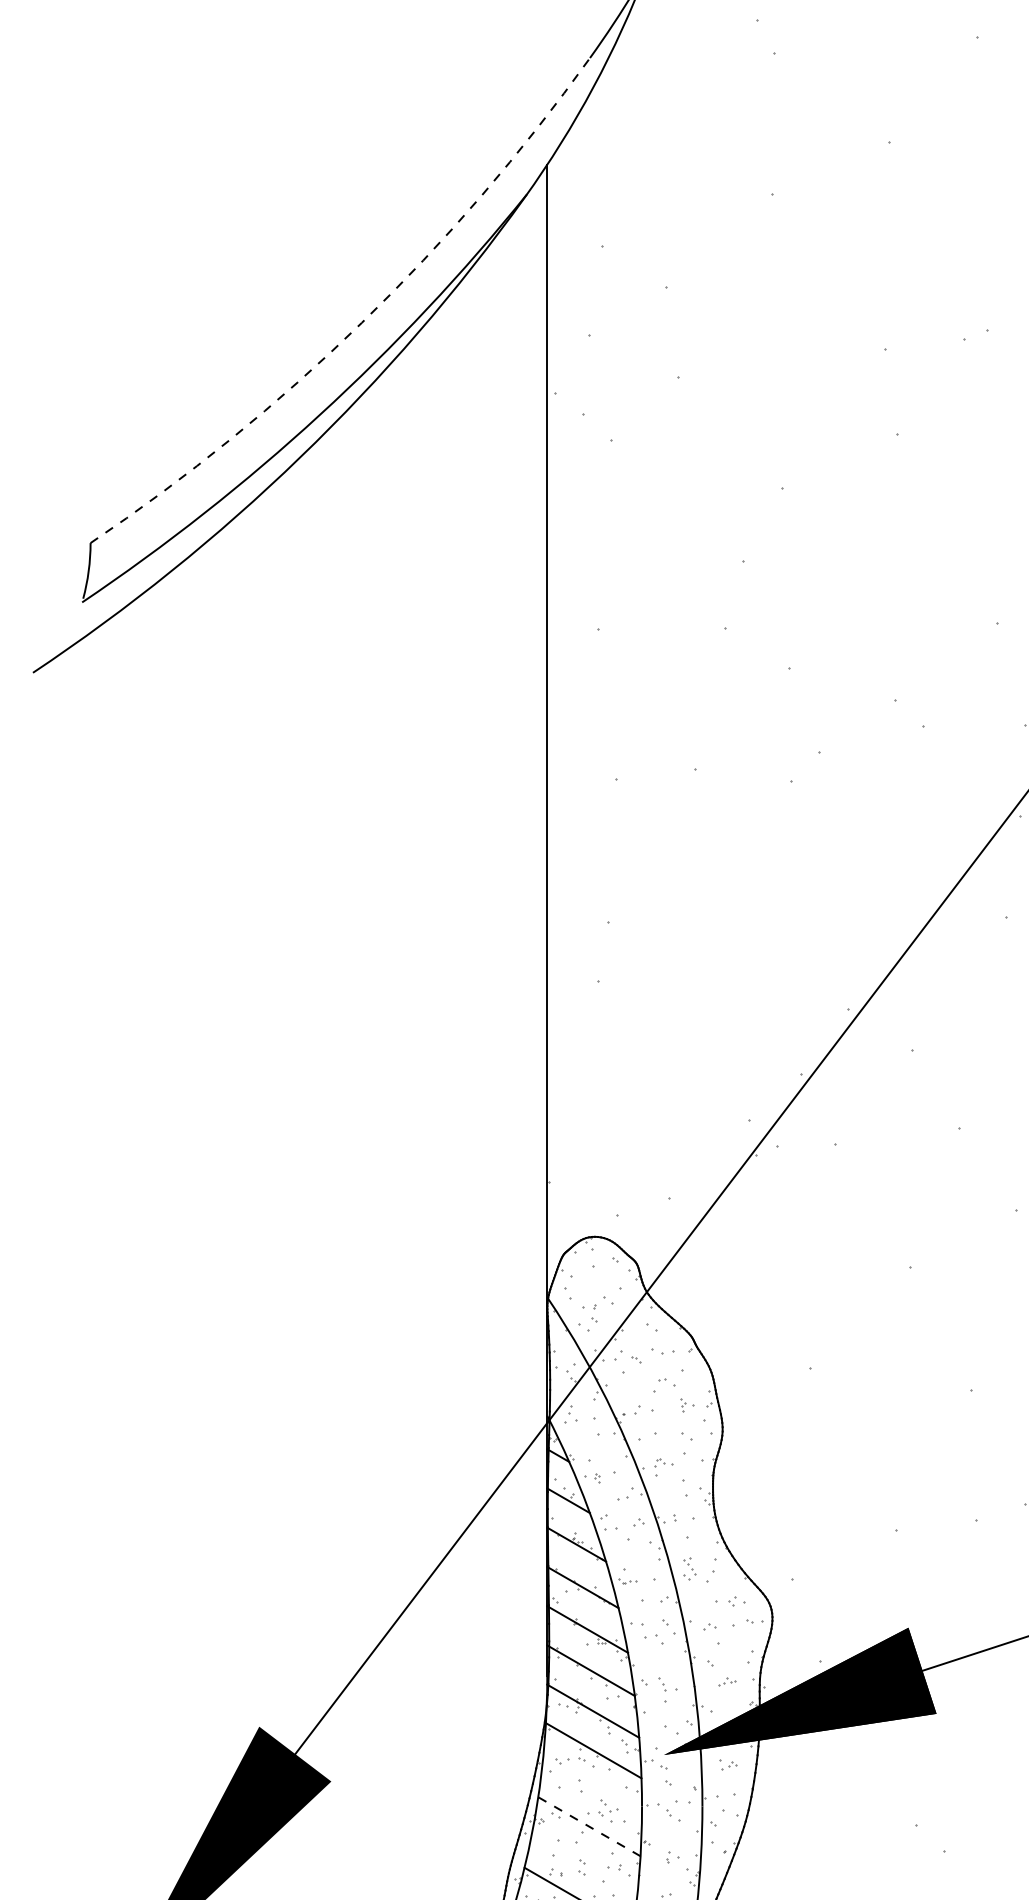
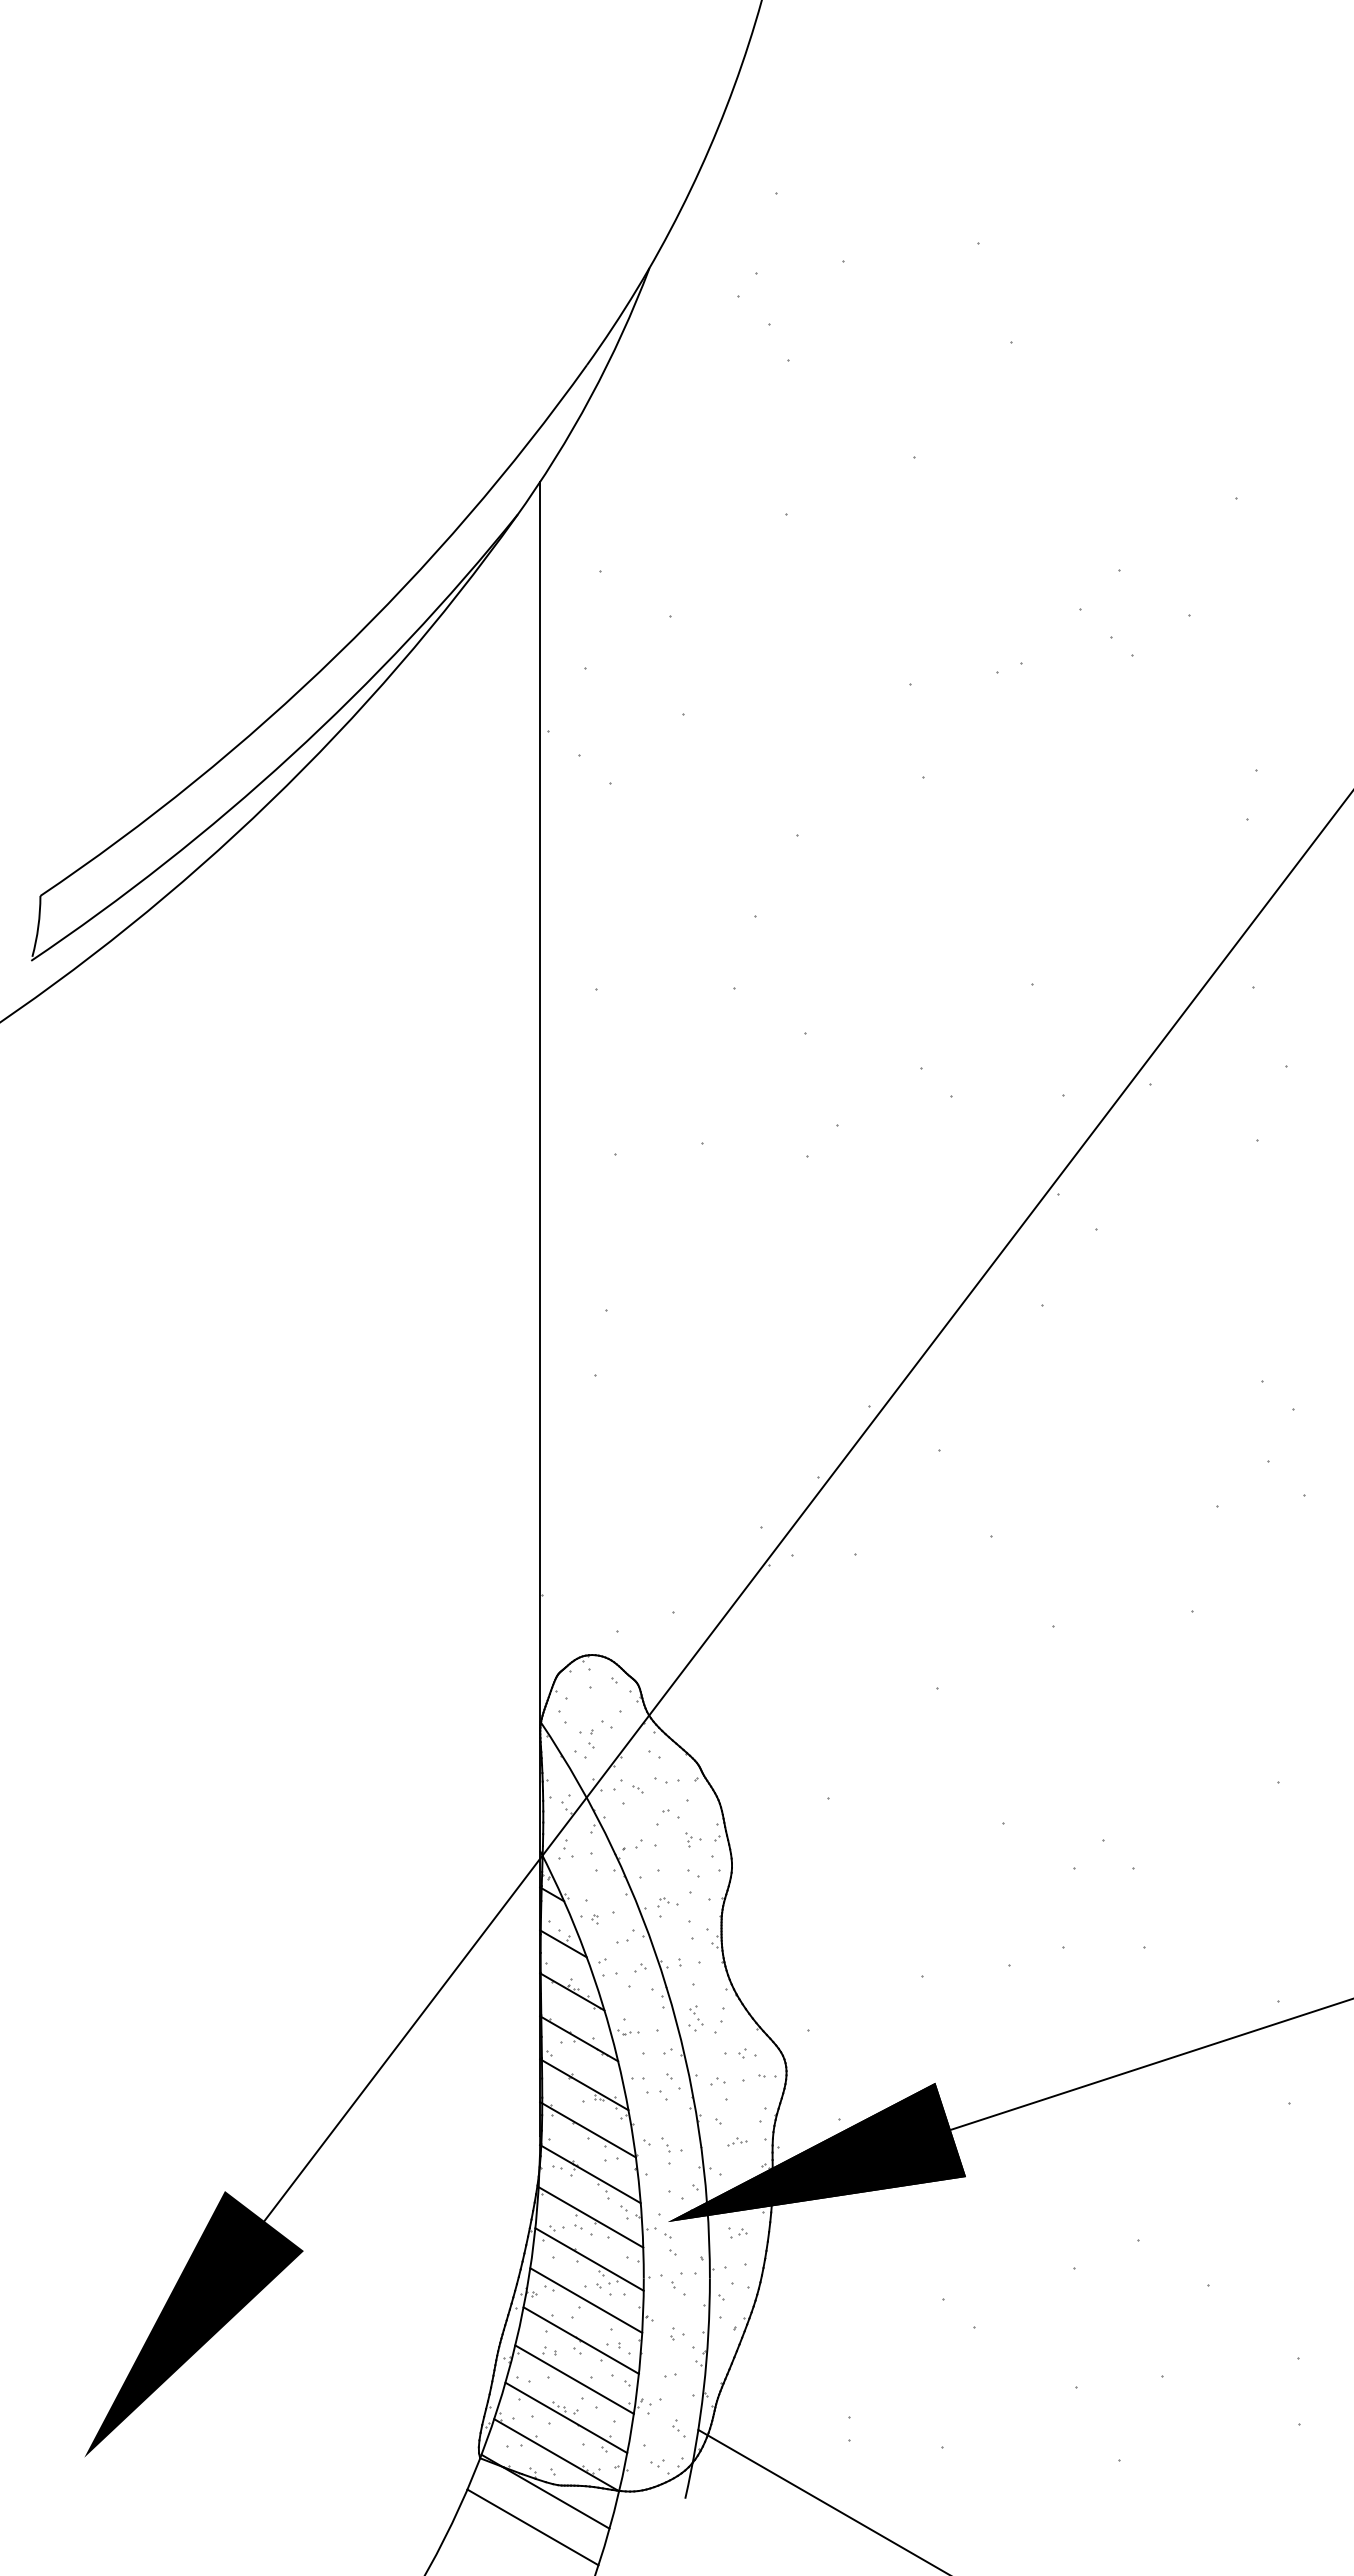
arc: (362, 322) -> (337, 654), dashed -> solid
line: (592, 1789) -> (589, 2259), added
line: (589, 1826) -> (586, 2300), dashed -> solid
line: (584, 1863) -> (580, 2340), added

